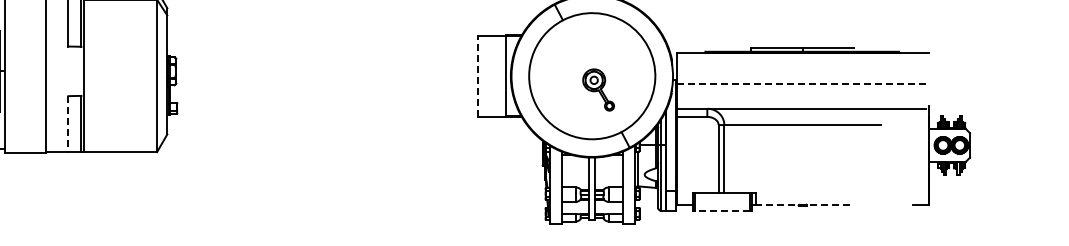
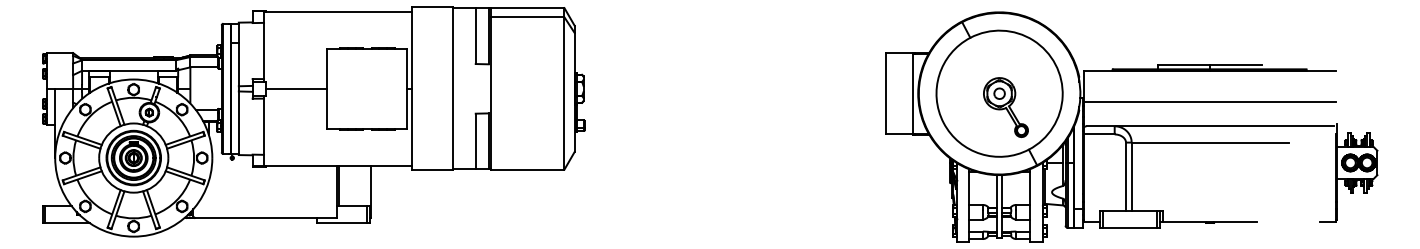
line: (478, 75) -> (885, 93), dashed -> solid
line: (803, 83) -> (1210, 101), dashed -> solid
part: (598, 89) -> (1005, 107), size x1.43
line: (68, 123) -> (475, 141), dashed -> solid
line: (802, 204) -> (1209, 222), dashed -> solid
line: (722, 210) -> (1129, 228), dashed -> solid

